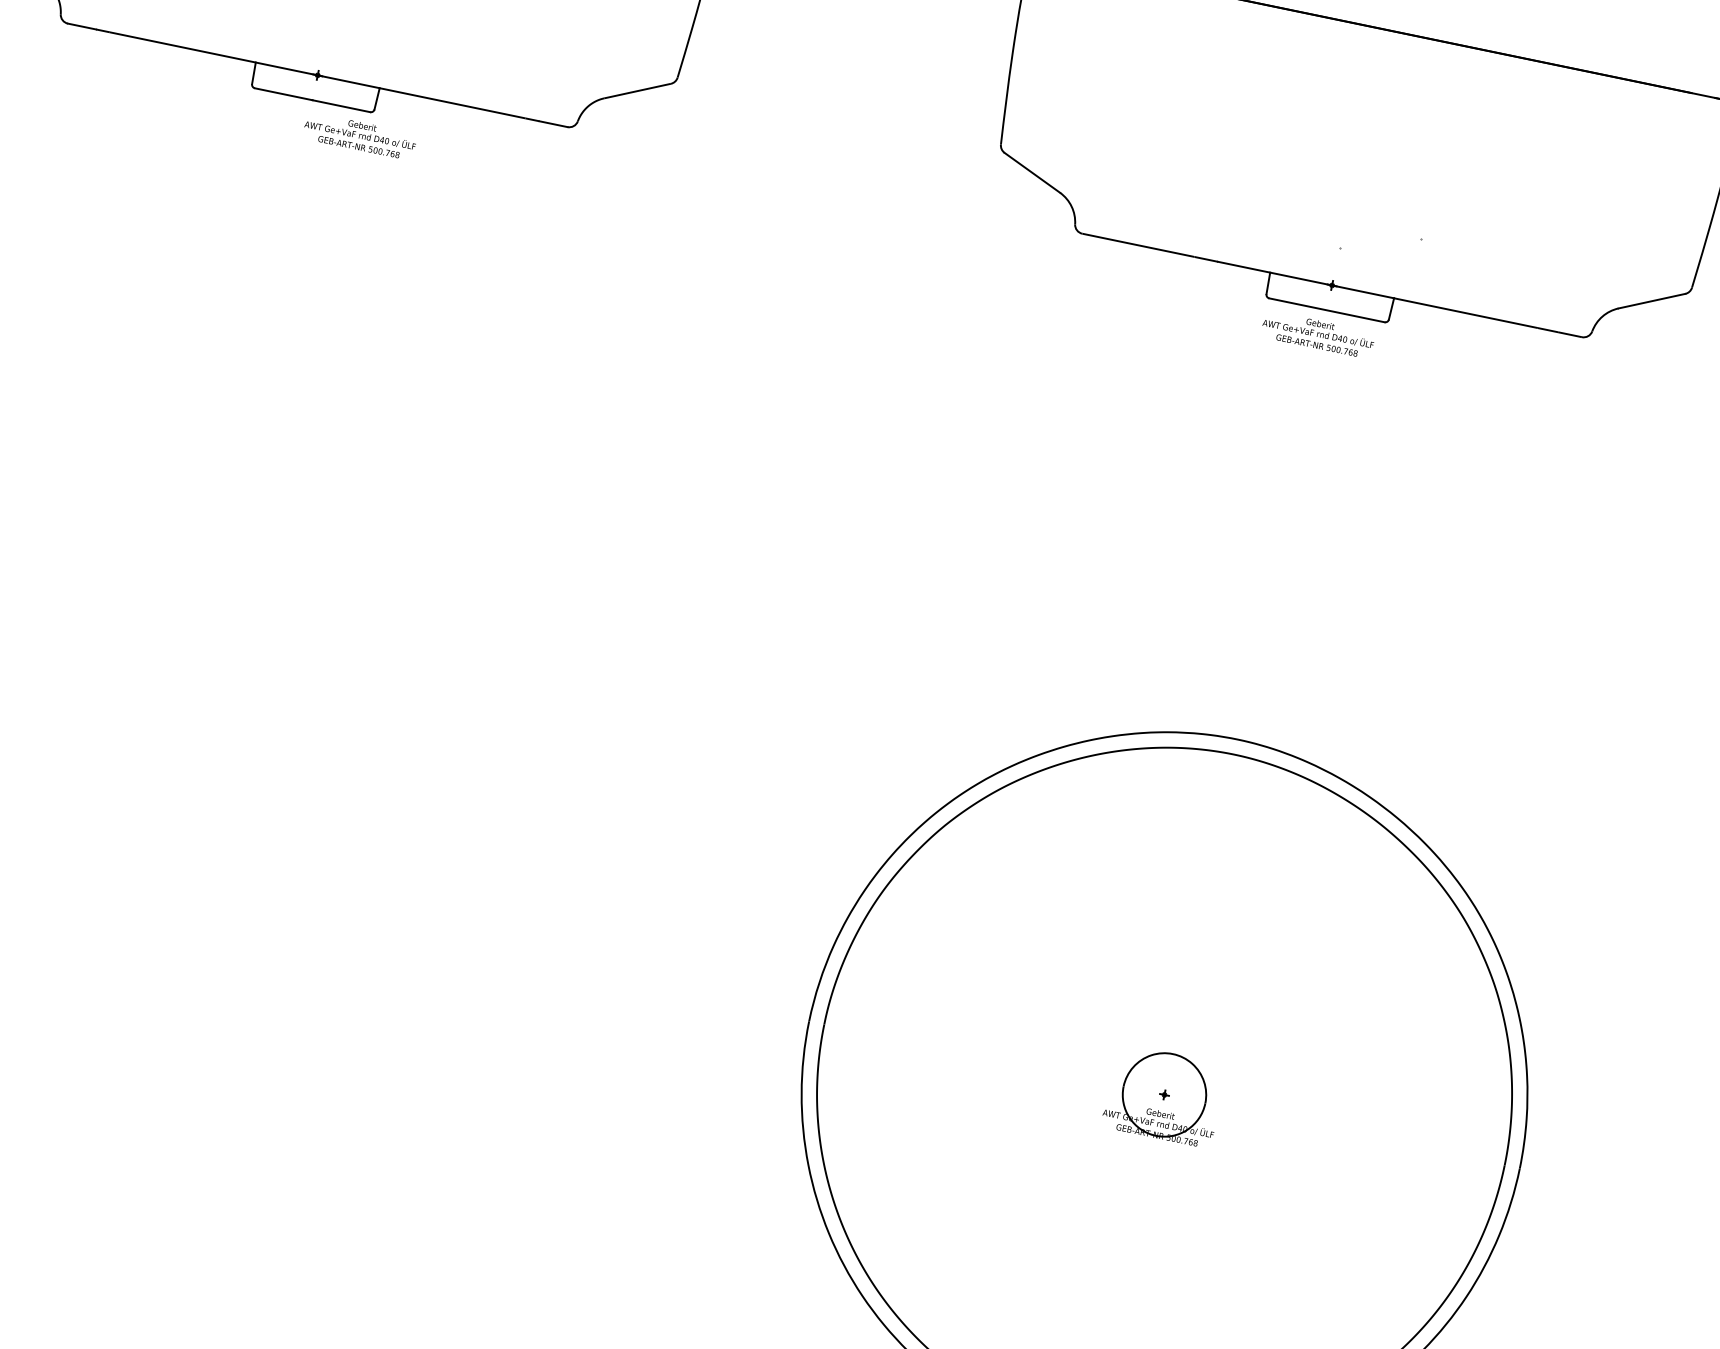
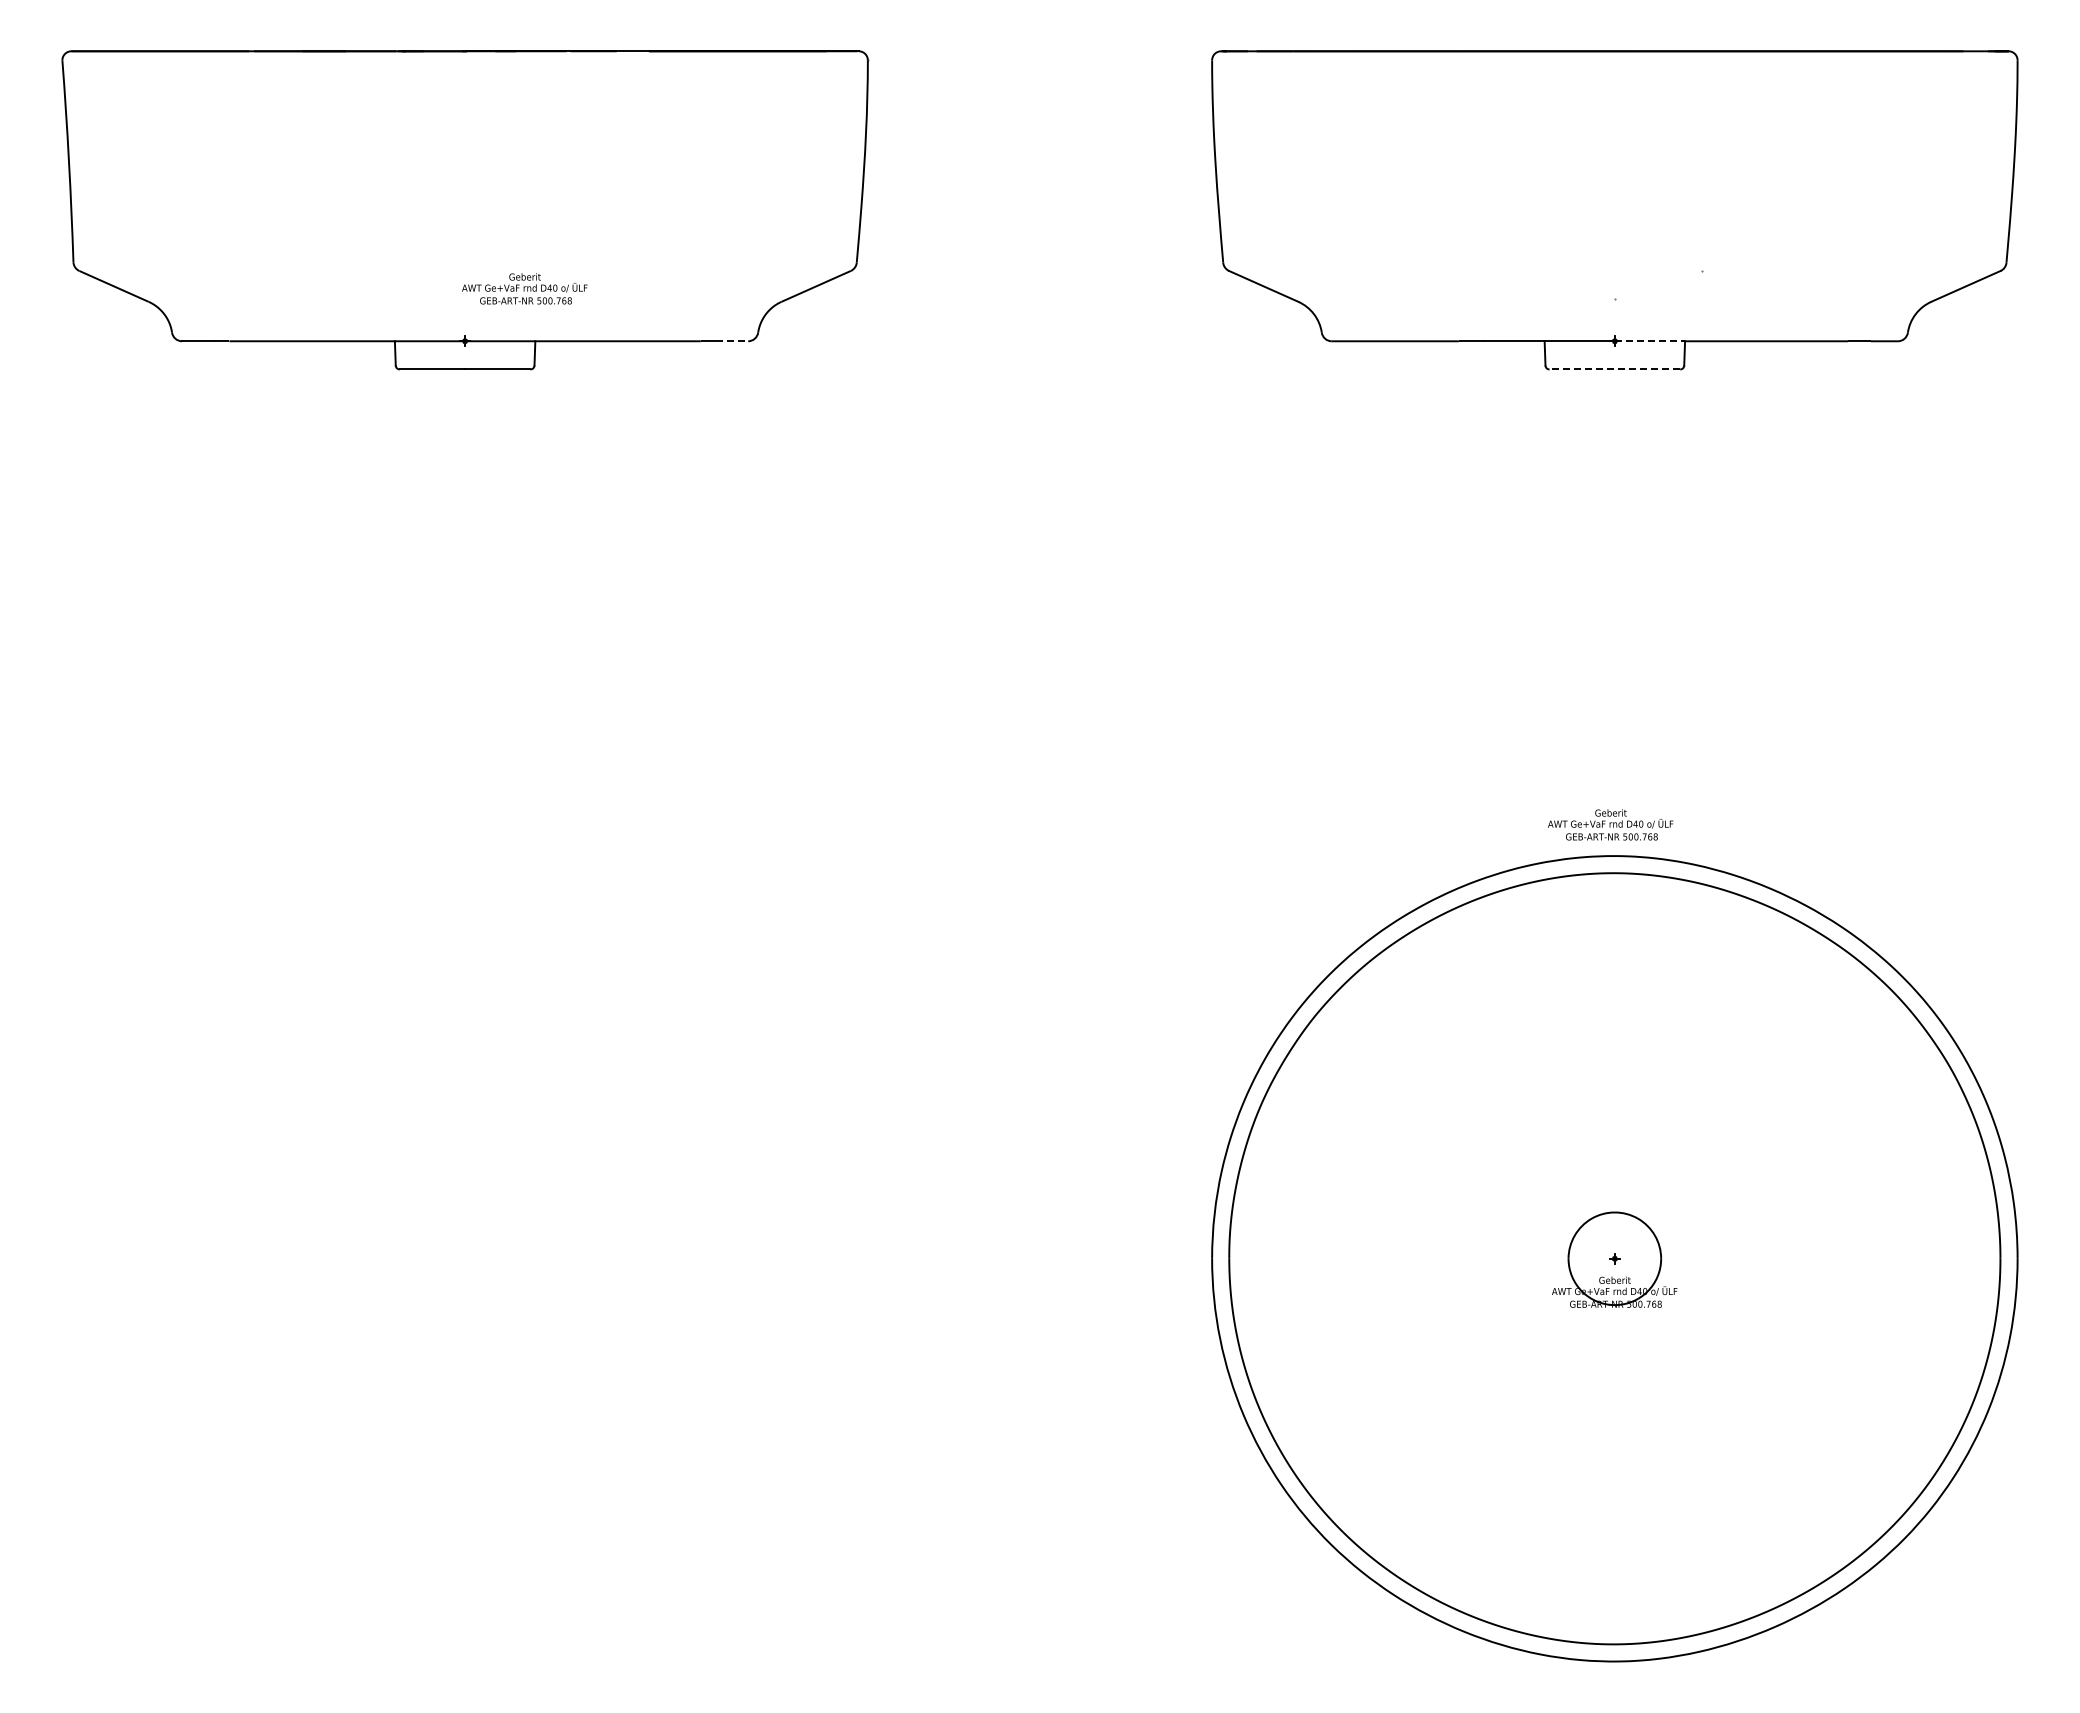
line: (553, 124) -> (732, 341), solid -> dashed
text: (359, 135) -> (524, 288), moved
line: (1362, 291) -> (1649, 341), solid -> dashed
line: (1326, 310) -> (1614, 369), solid -> dashed
text: (1318, 334) -> (1610, 824), moved

